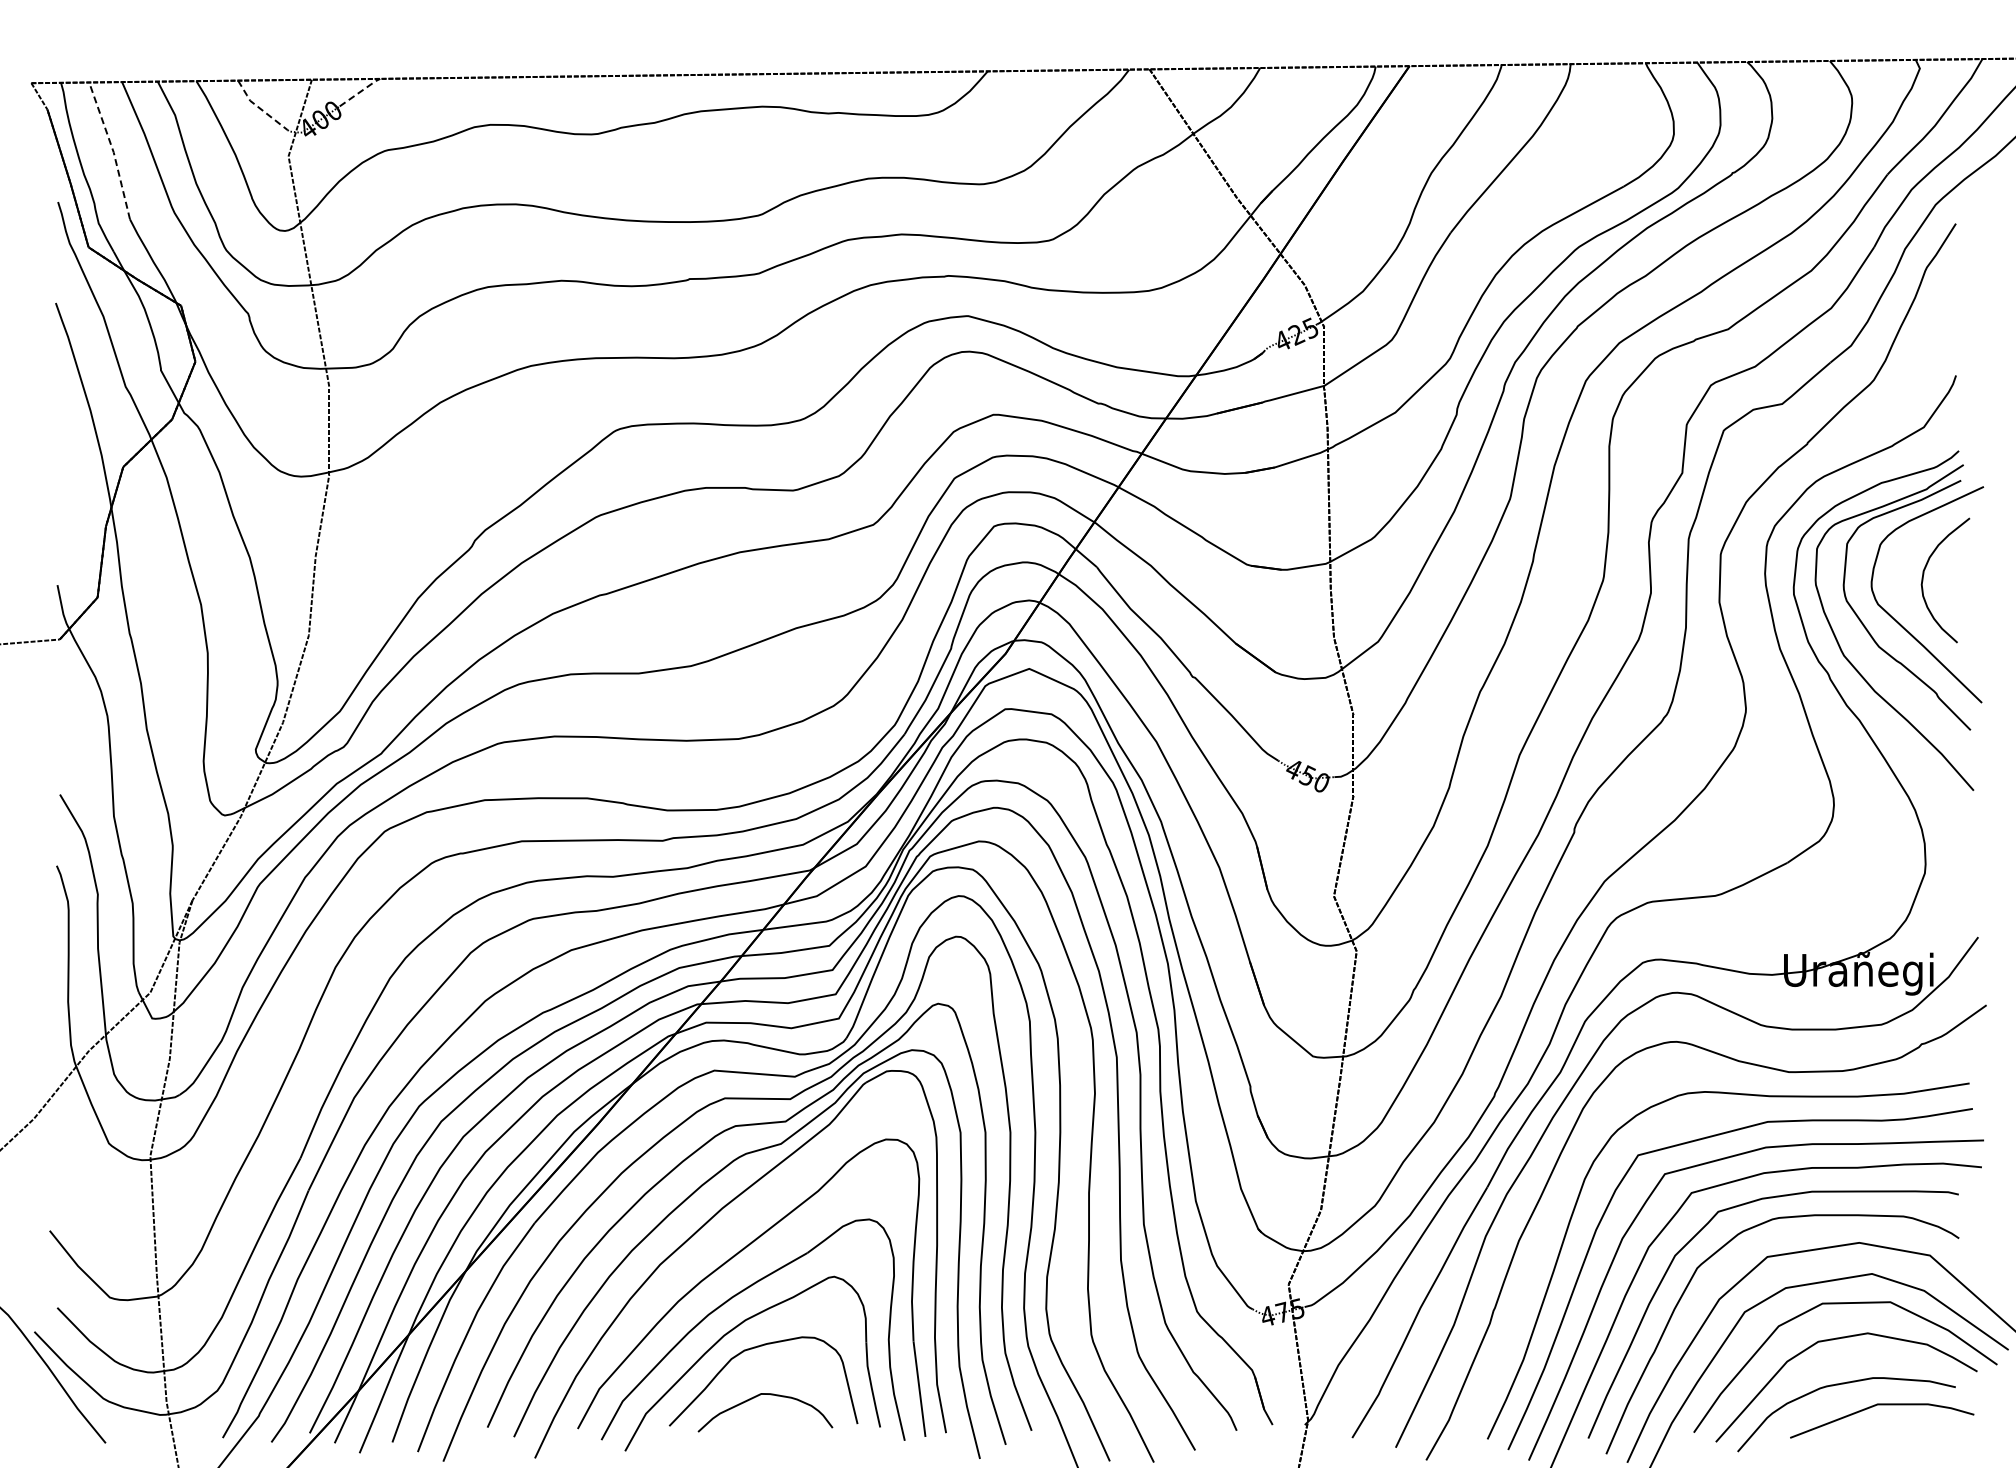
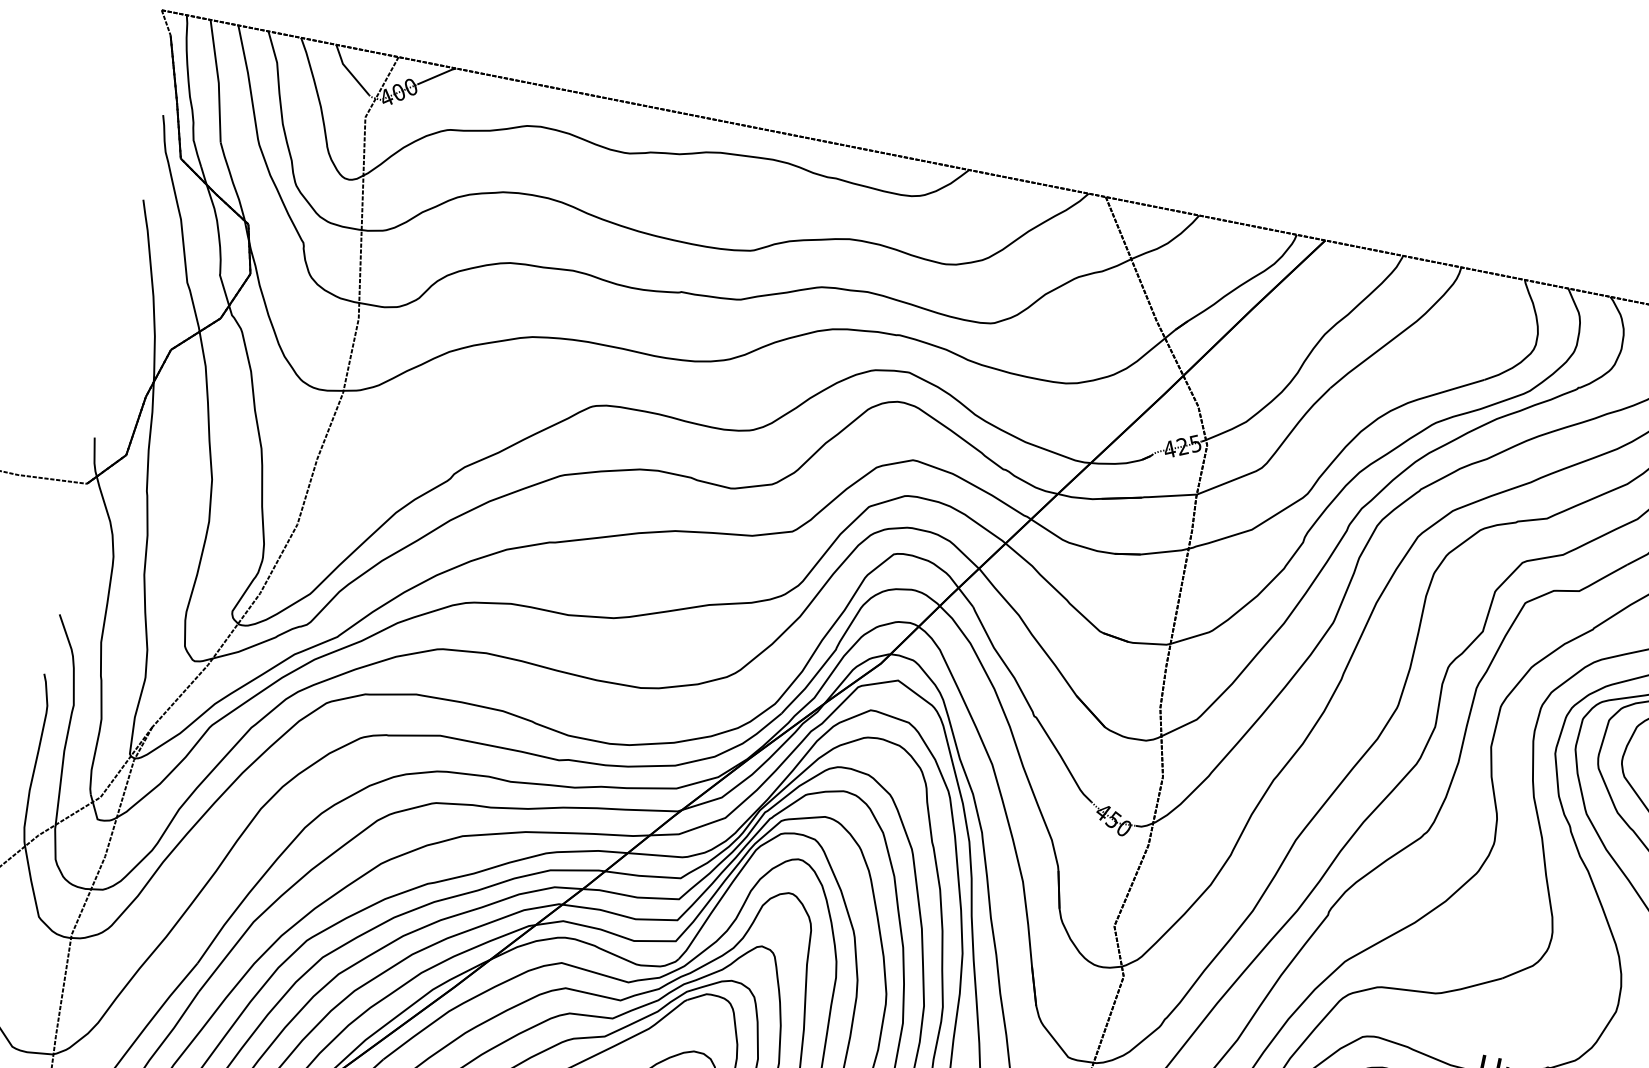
line: (360, 91) -> (437, 75), dashed -> solid
line: (258, 107) -> (348, 71), dashed -> solid
line: (113, 150) -> (218, 81), dashed -> solid

